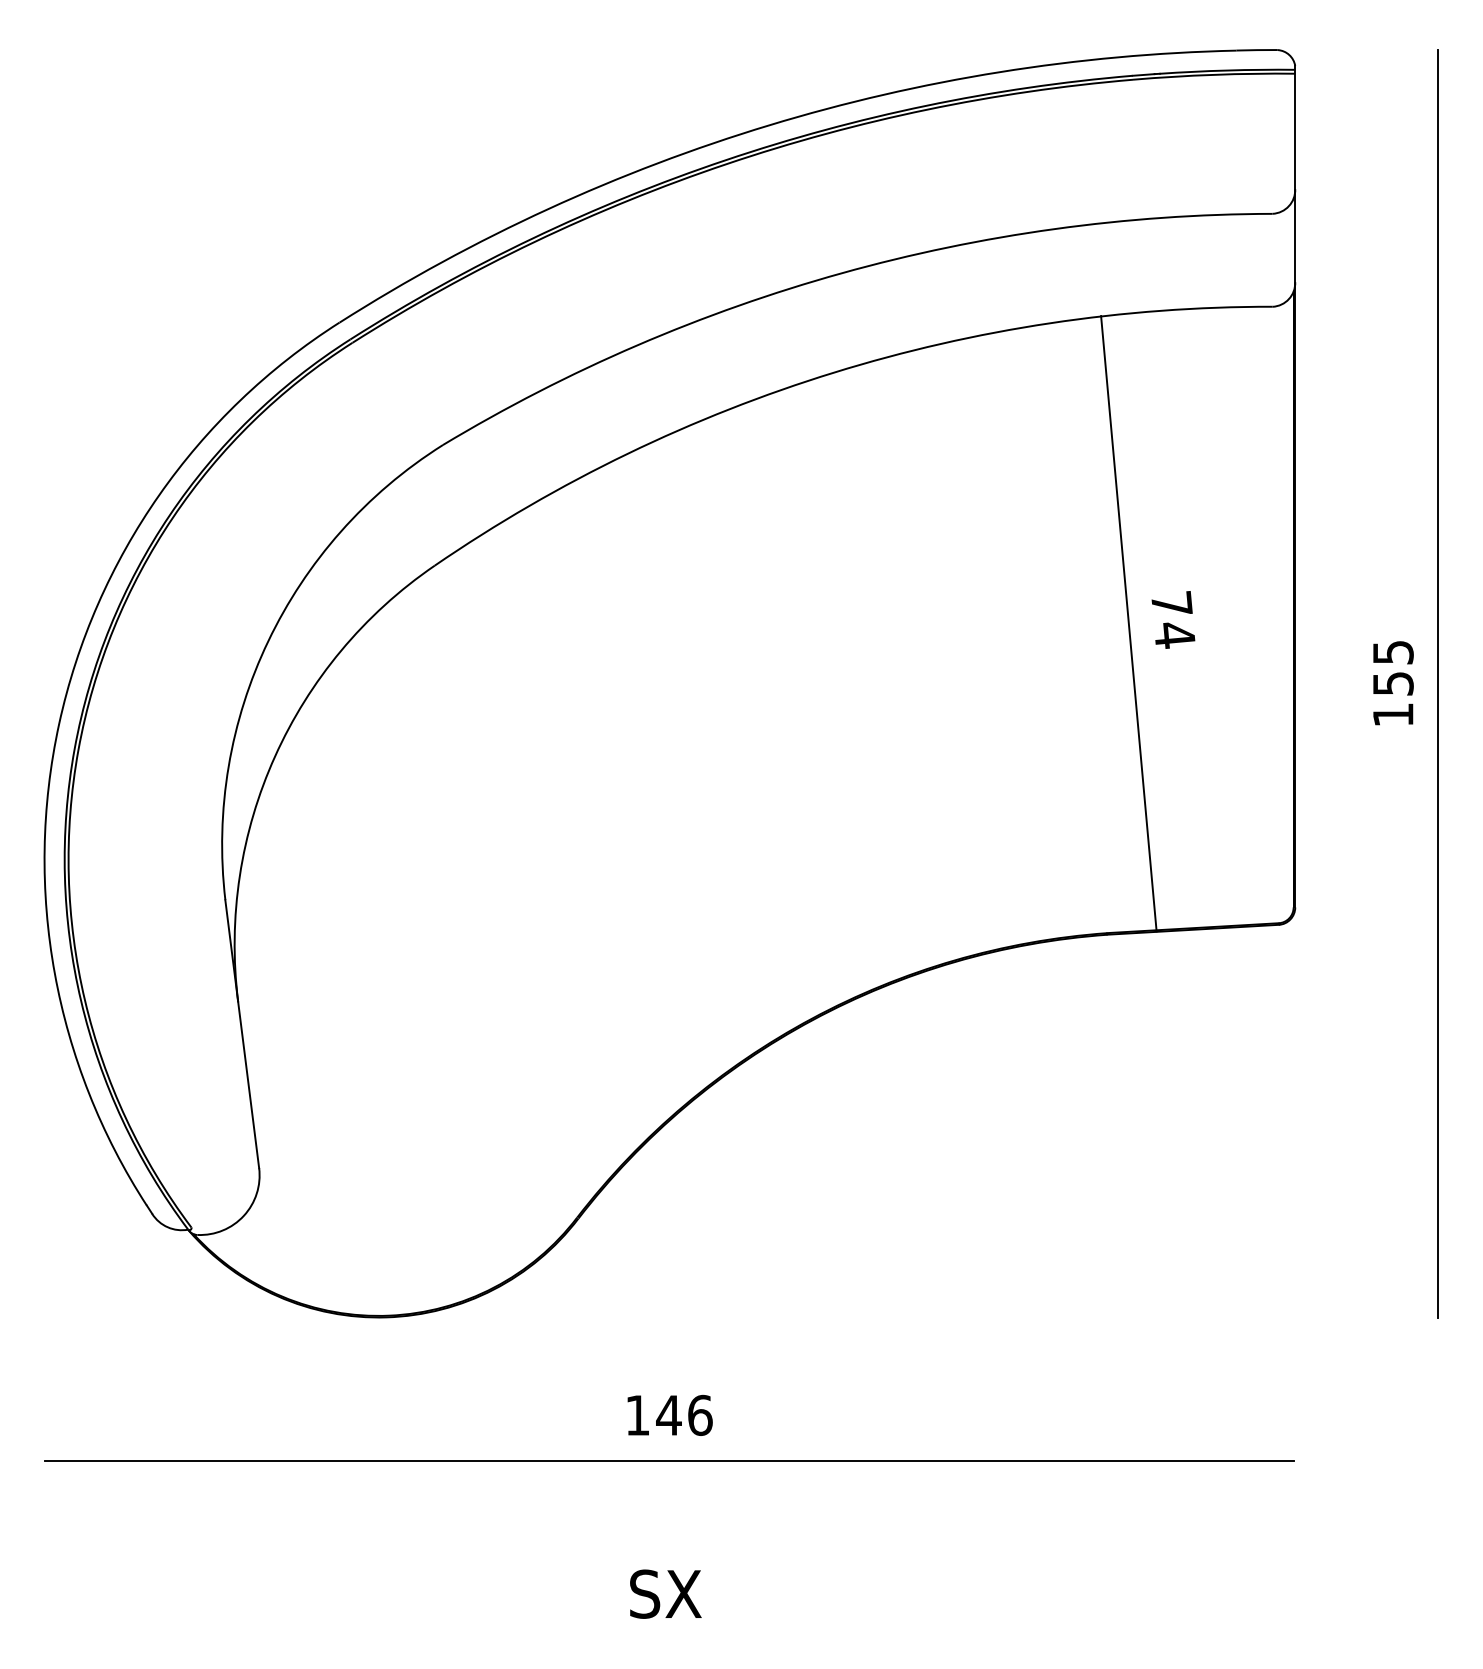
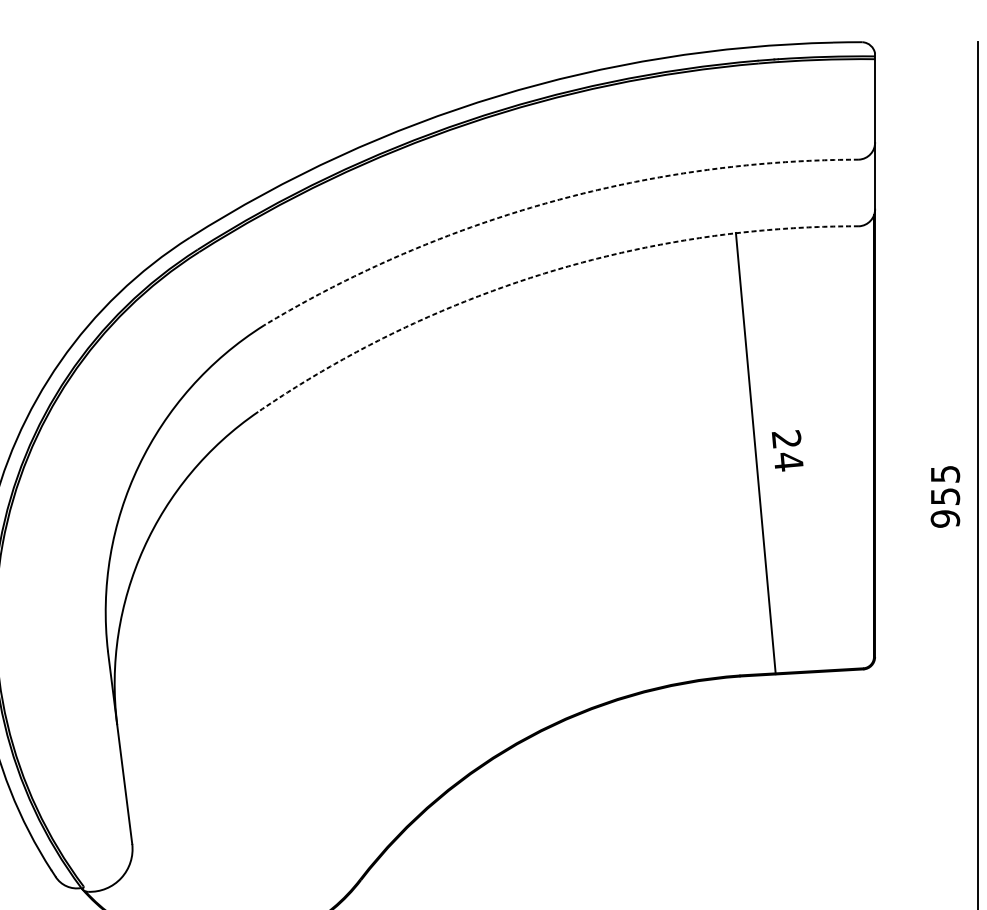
arc: (842, 273) -> (550, 202), solid -> dashed
arc: (834, 372) -> (544, 273), solid -> dashed
text: (1171, 603) -> (786, 439), 74 -> 24
text: (1392, 714) -> (944, 518), 155 -> 955

